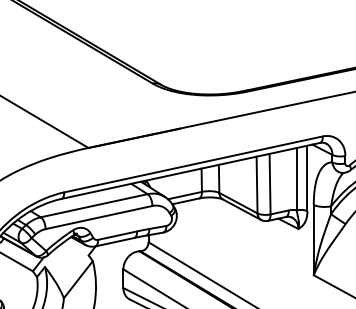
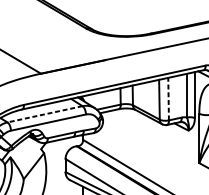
line: (270, 183) -> (168, 98), solid -> dashed
line: (94, 205) -> (45, 114), solid -> dashed

